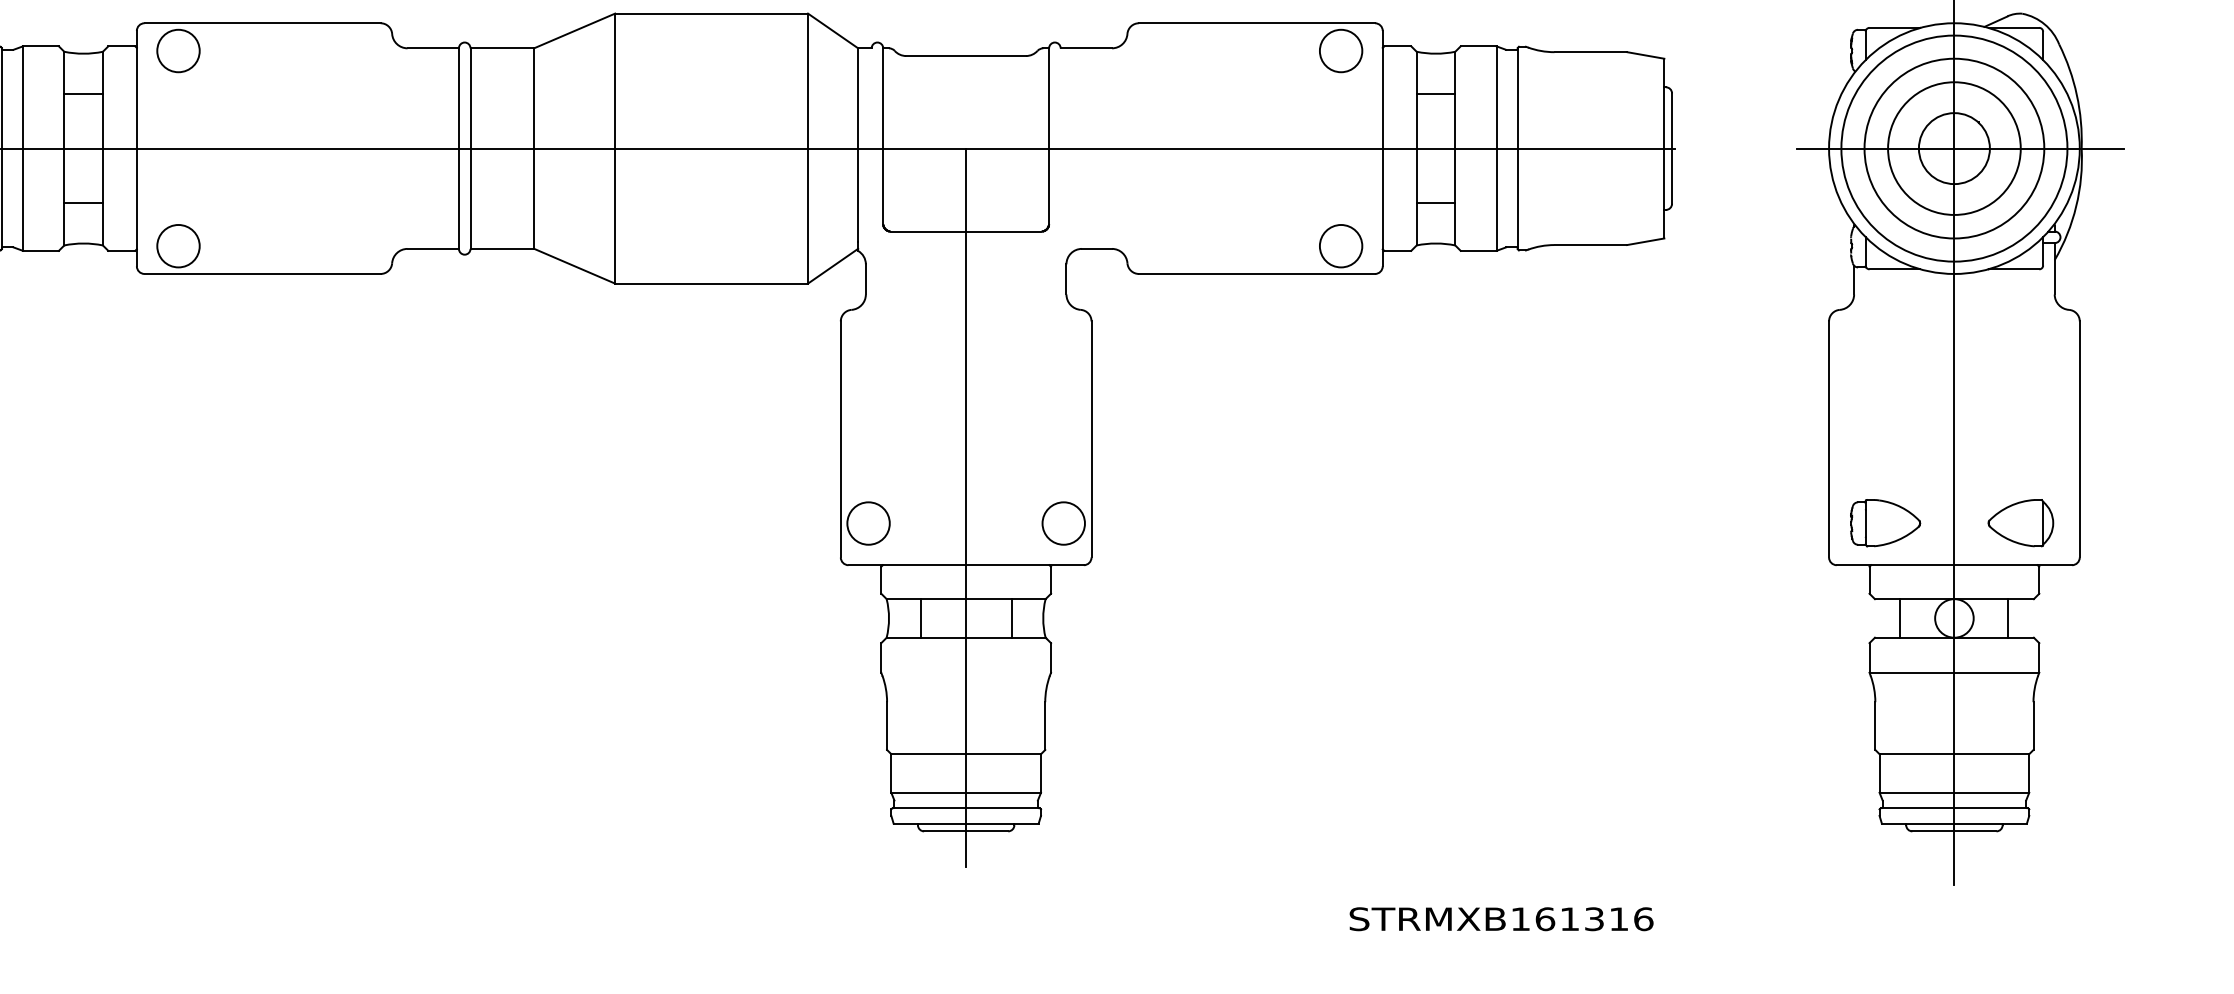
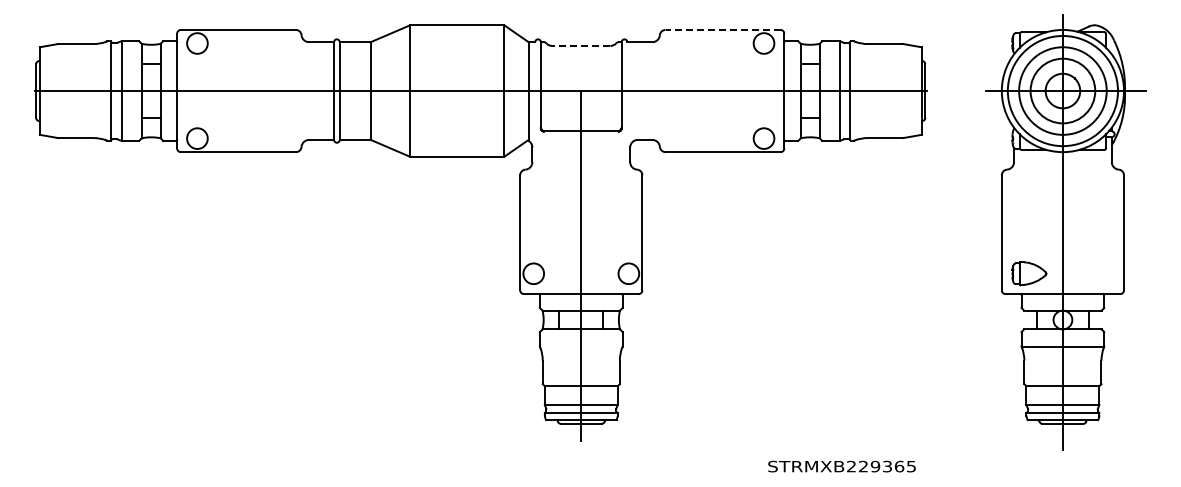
line: (1257, 22) -> (723, 29), solid -> dashed
line: (964, 55) -> (580, 45), solid -> dashed
part: (2019, 522) -> (1094, 273), removed
text: (1582, 918) -> (881, 466), STRMXB161316 -> STRMXB229365

